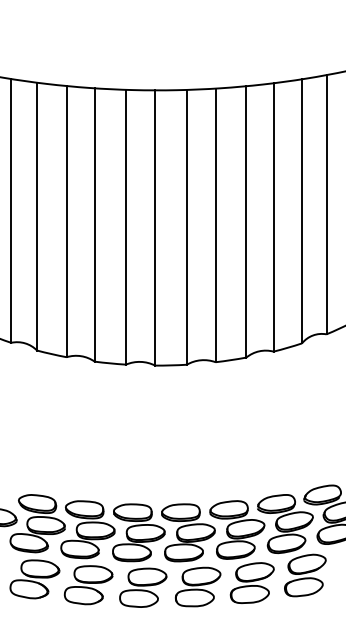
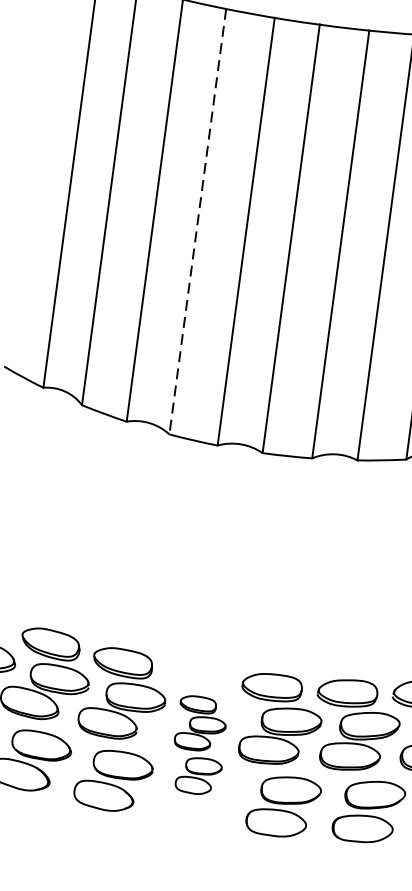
line: (94, 224) -> (197, 220), solid -> dashed
part: (139, 555) -> (198, 745), size x0.6

